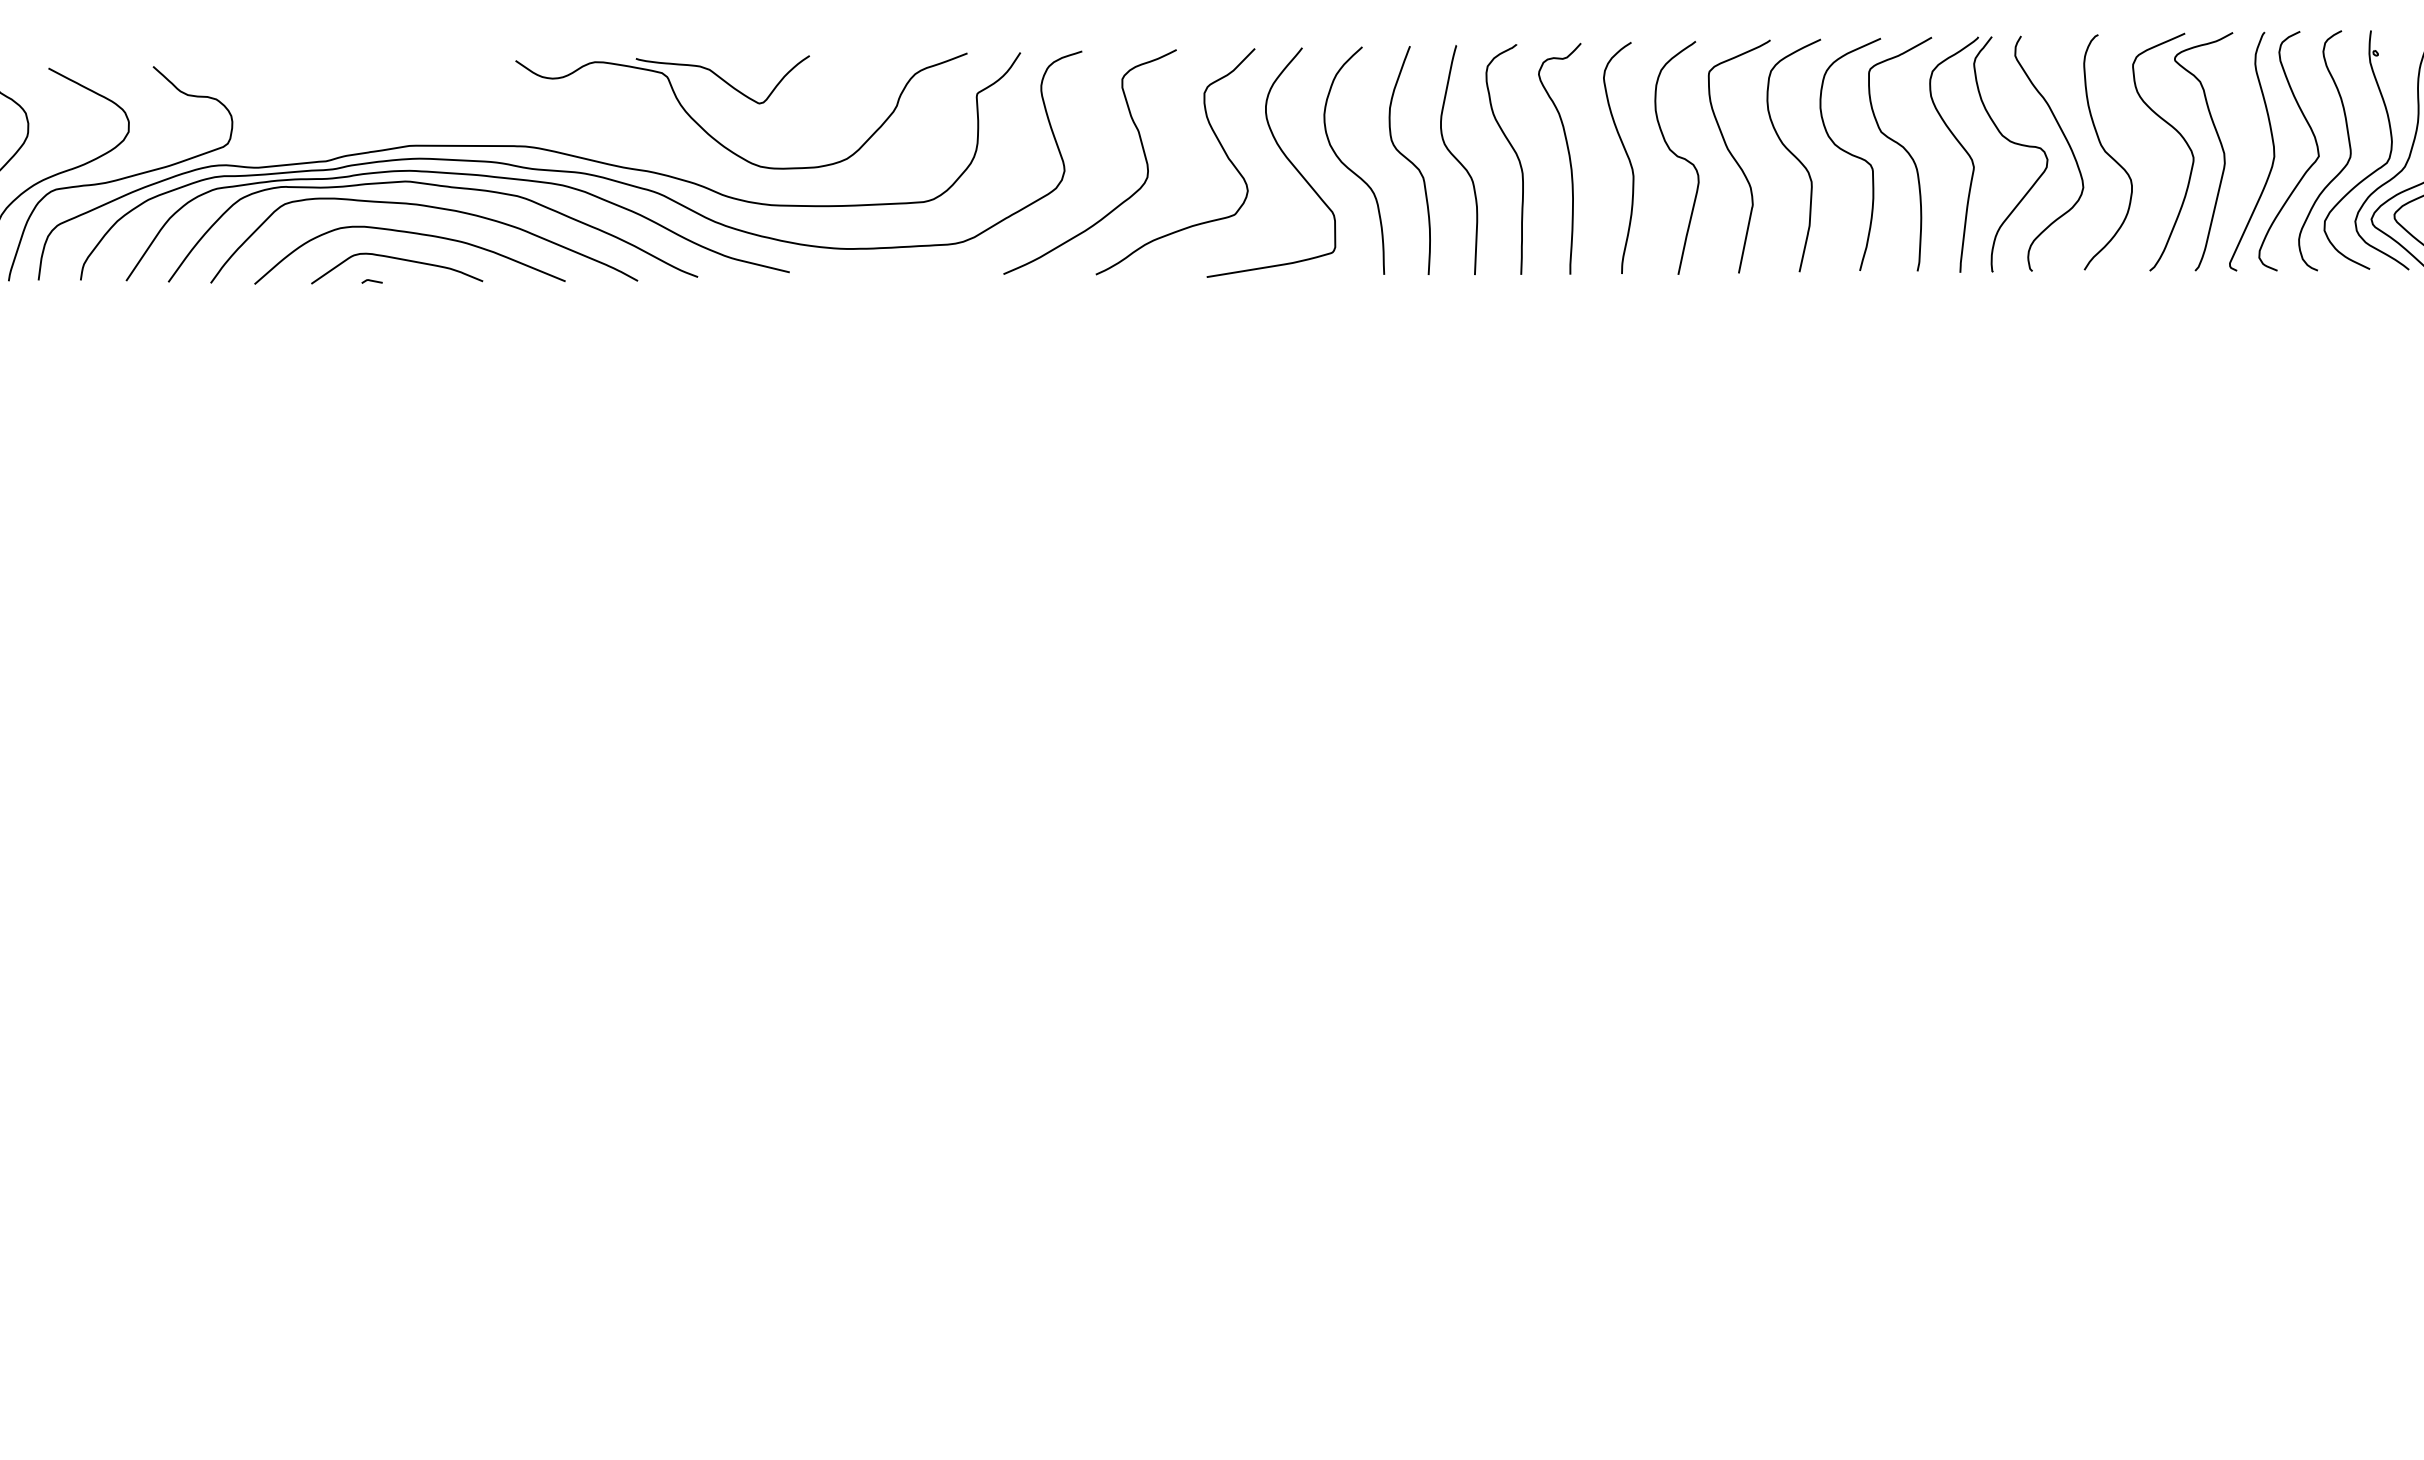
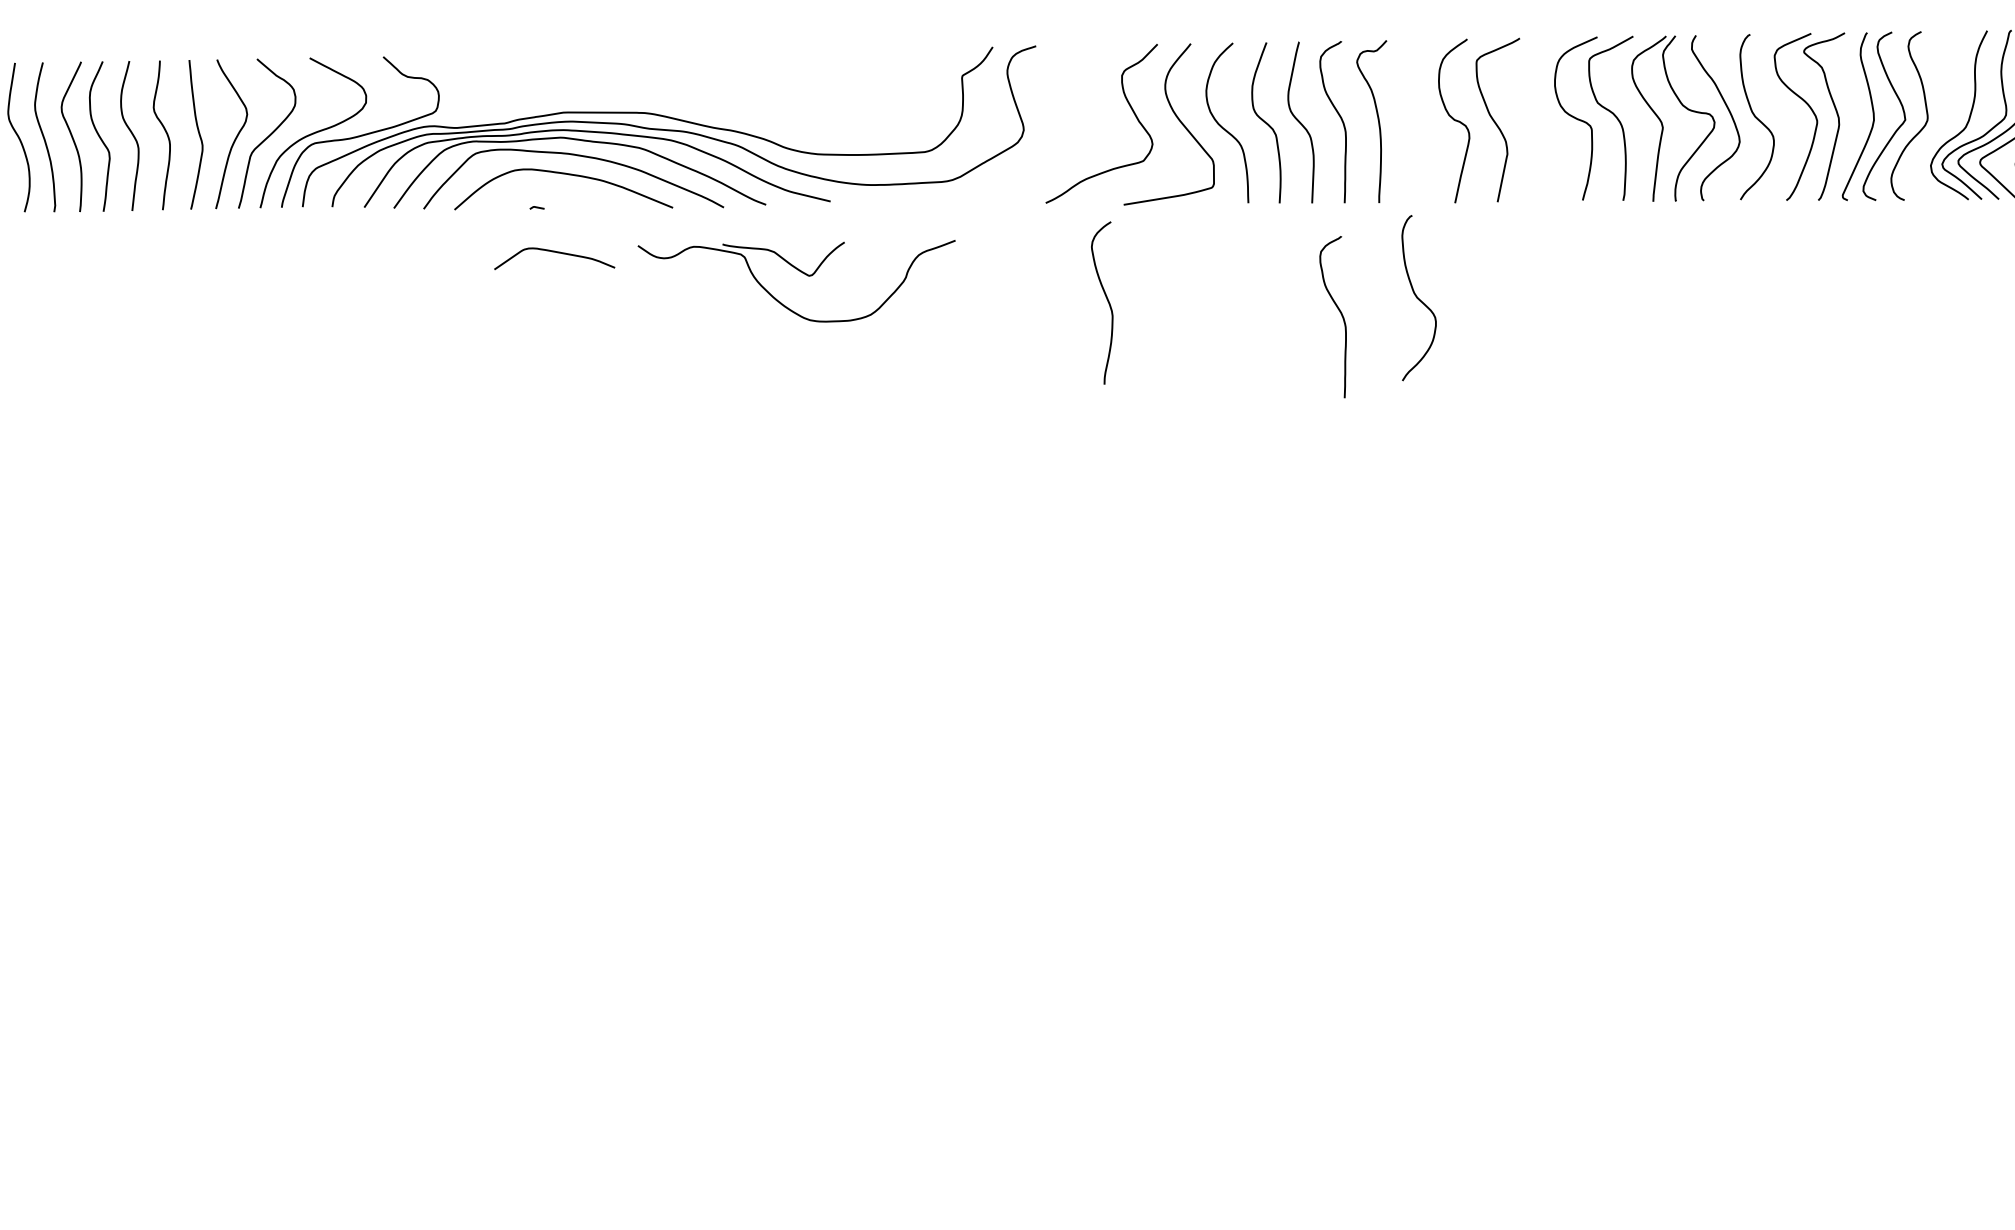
part: (746, 98) -> (800, 272), moved
curve: (1624, 152) -> (1106, 299), moved
curve: (1792, 155) -> (1535, 119), removed
part: (2370, 172) -> (1941, 131), removed
curve: (1118, 204) -> (1061, 153), removed
curve: (401, 260) -> (557, 253), moved
curve: (1626, 410) -> (1418, 298), added
curve: (1515, 433) -> (1340, 314), added

